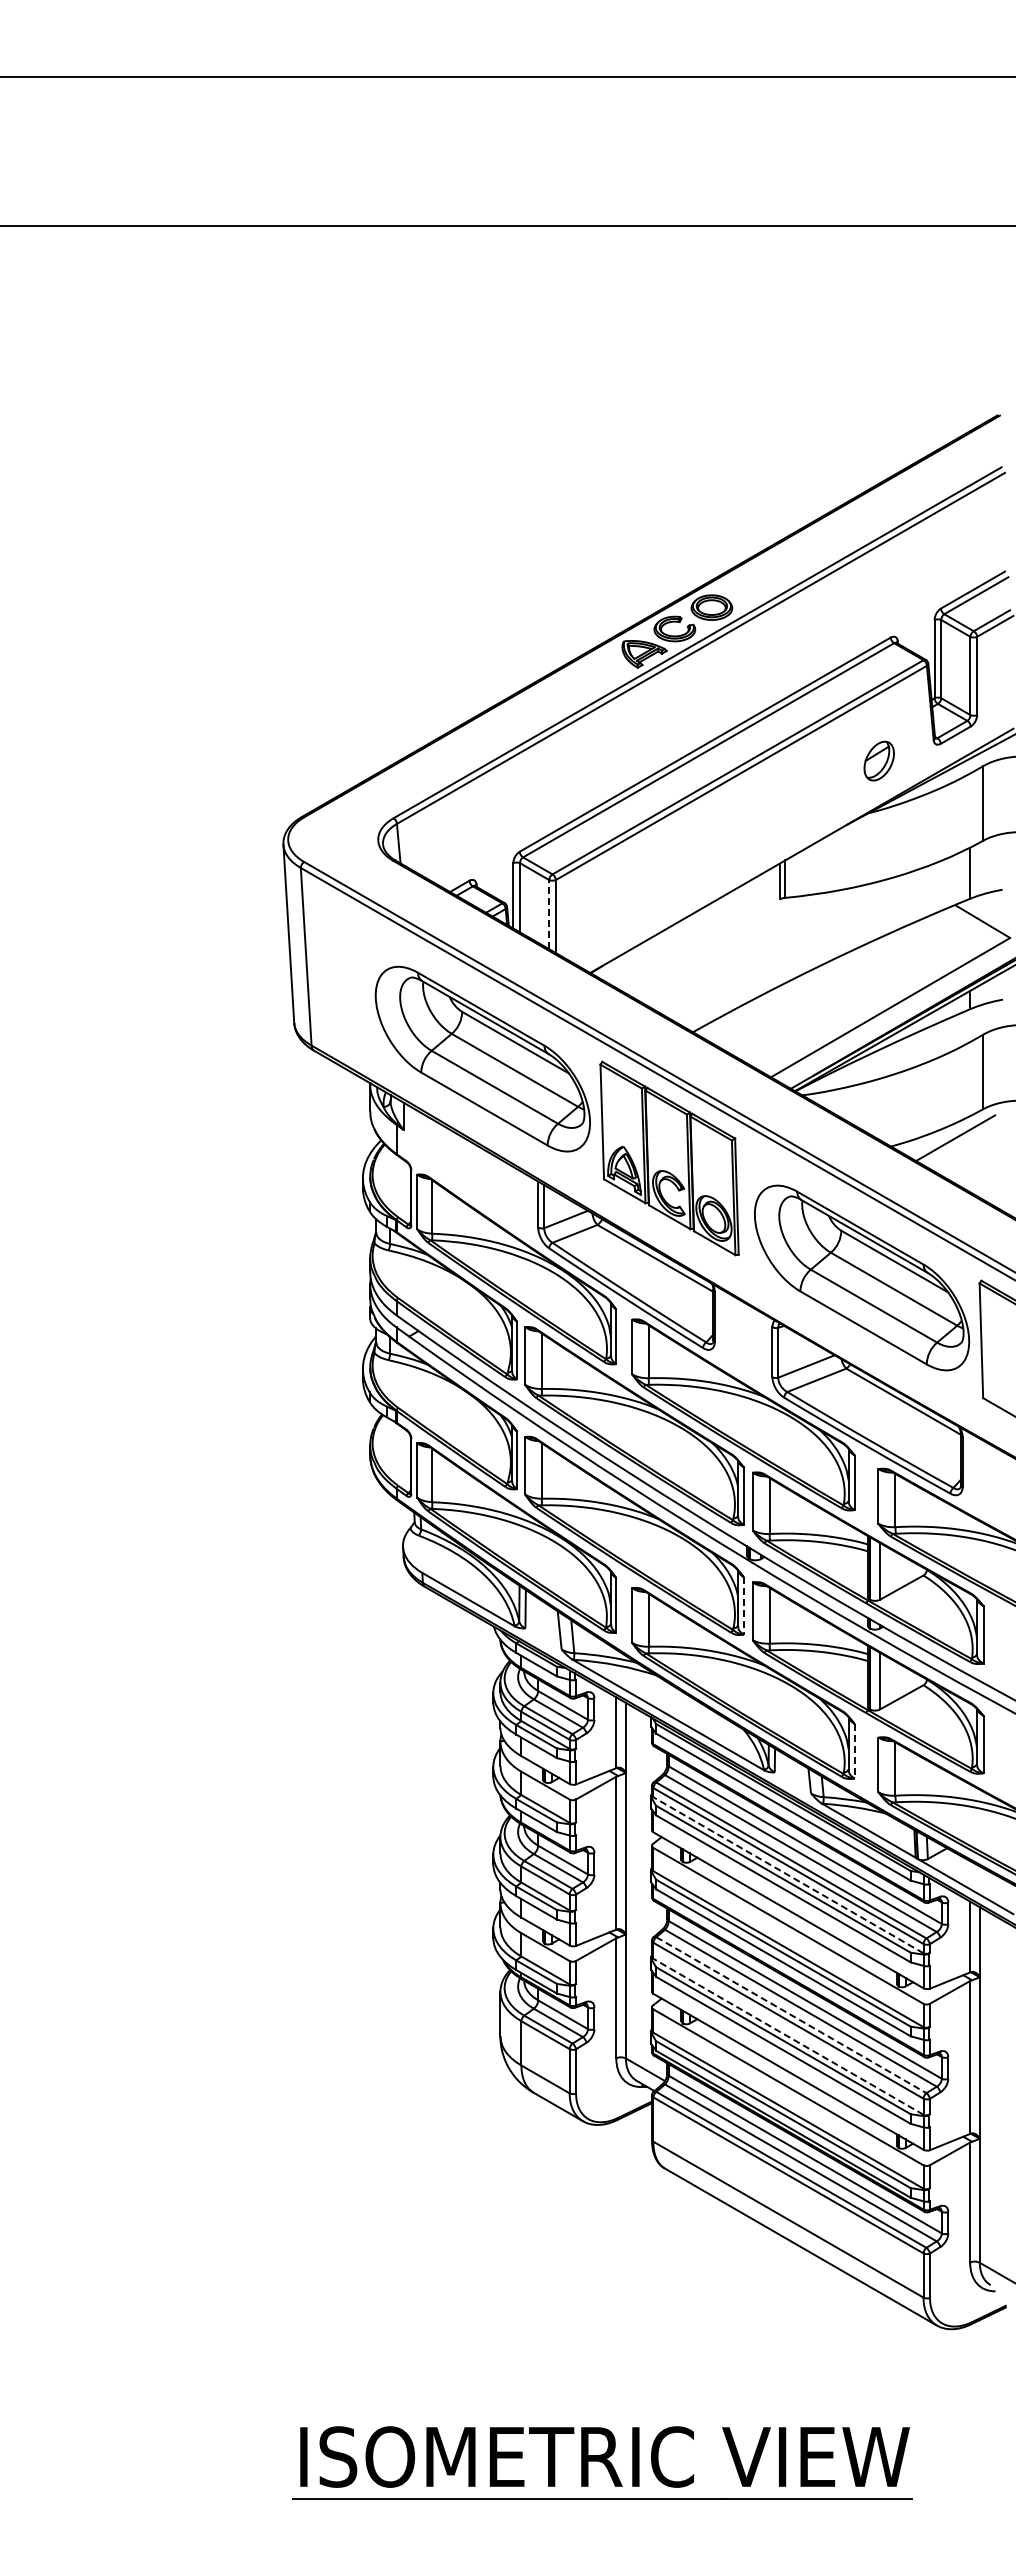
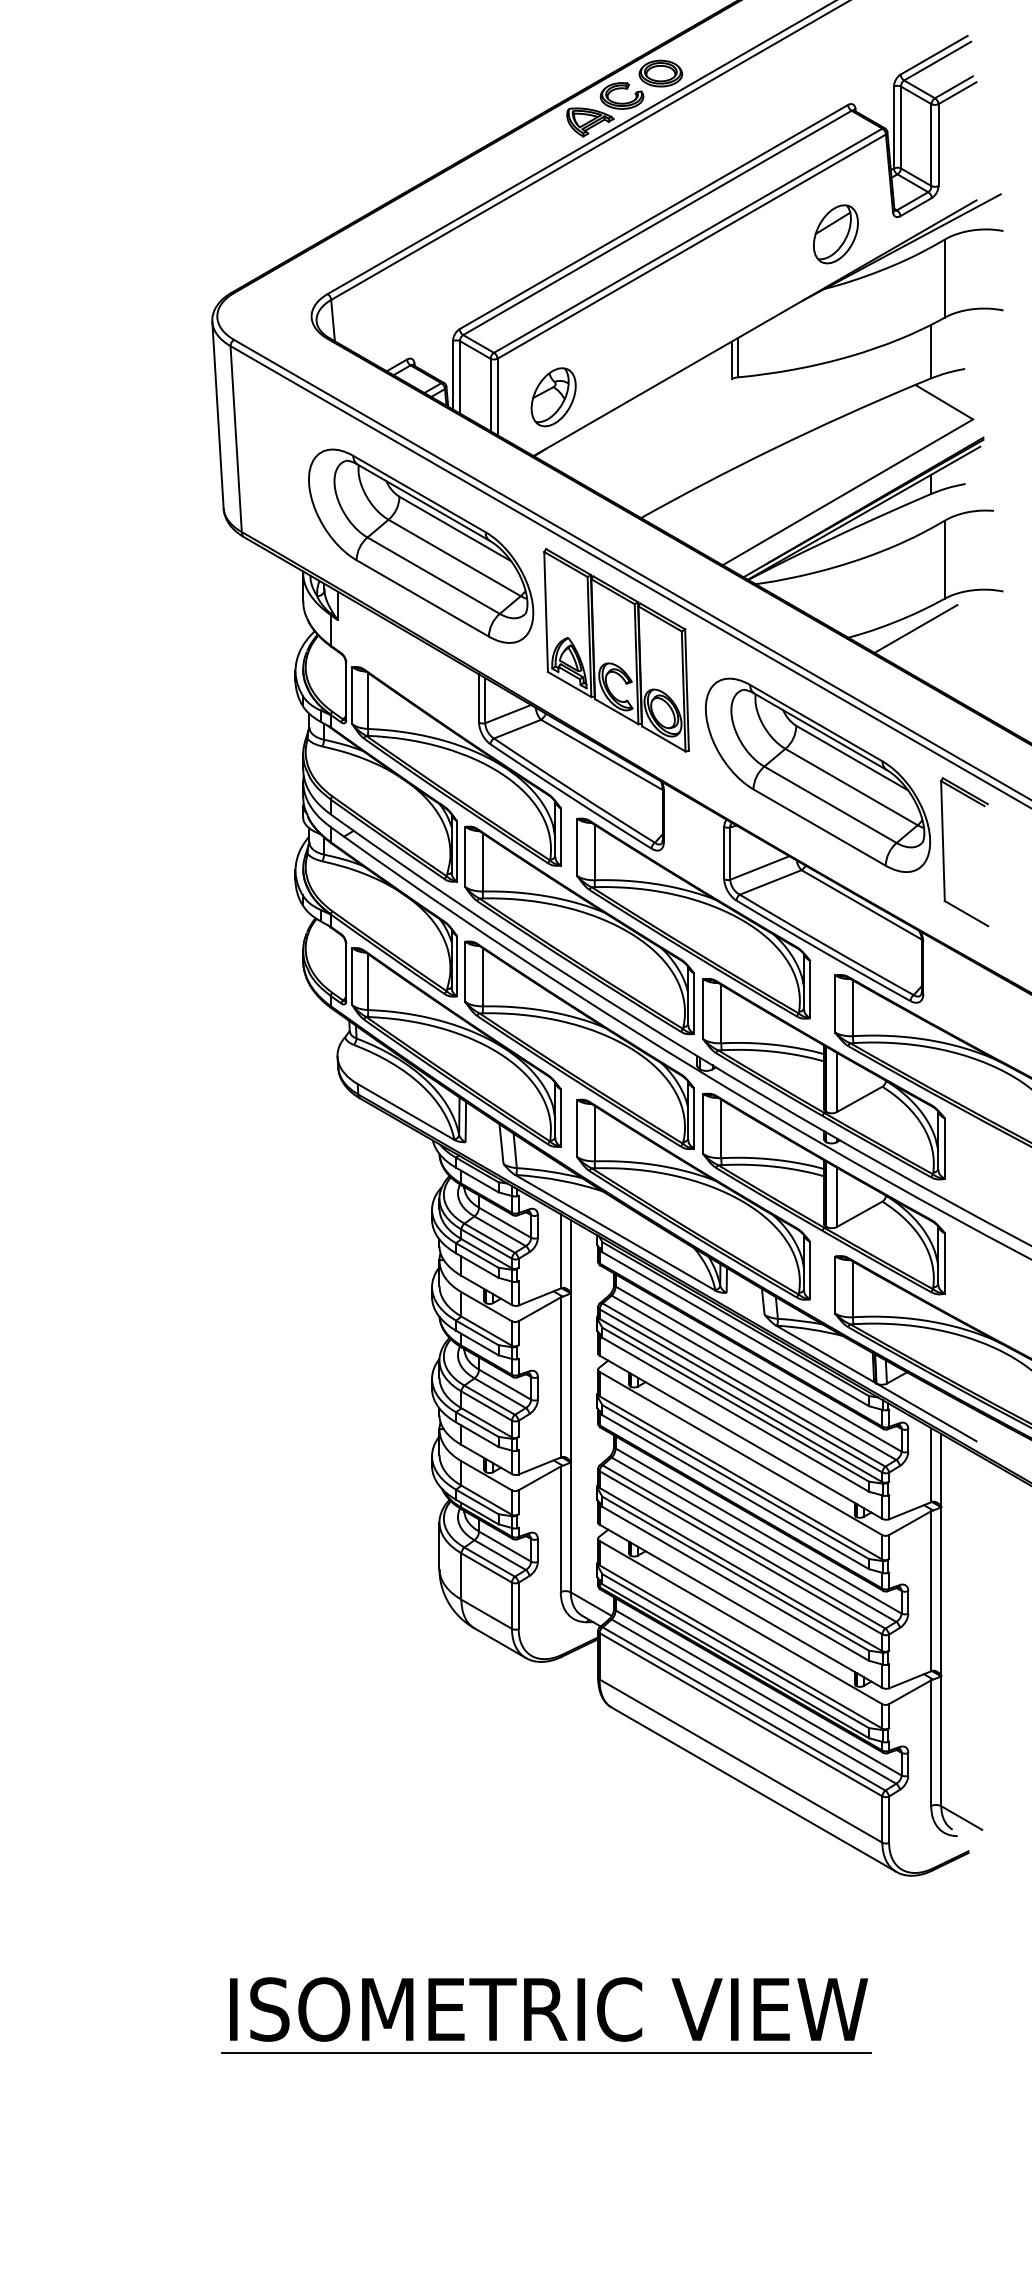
part: (879, 760) -> (836, 233), size x1.43
line: (549, 914) -> (490, 394), dashed -> solid
part: (609, 916) -> (553, 396), added
line: (743, 1605) -> (693, 1118), dashed -> solid
line: (854, 1751) -> (810, 1270), dashed -> solid
line: (788, 1875) -> (741, 1400), dashed -> solid
line: (791, 2015) -> (744, 1547), dashed -> solid
line: (788, 2036) -> (741, 1569), dashed -> solid

